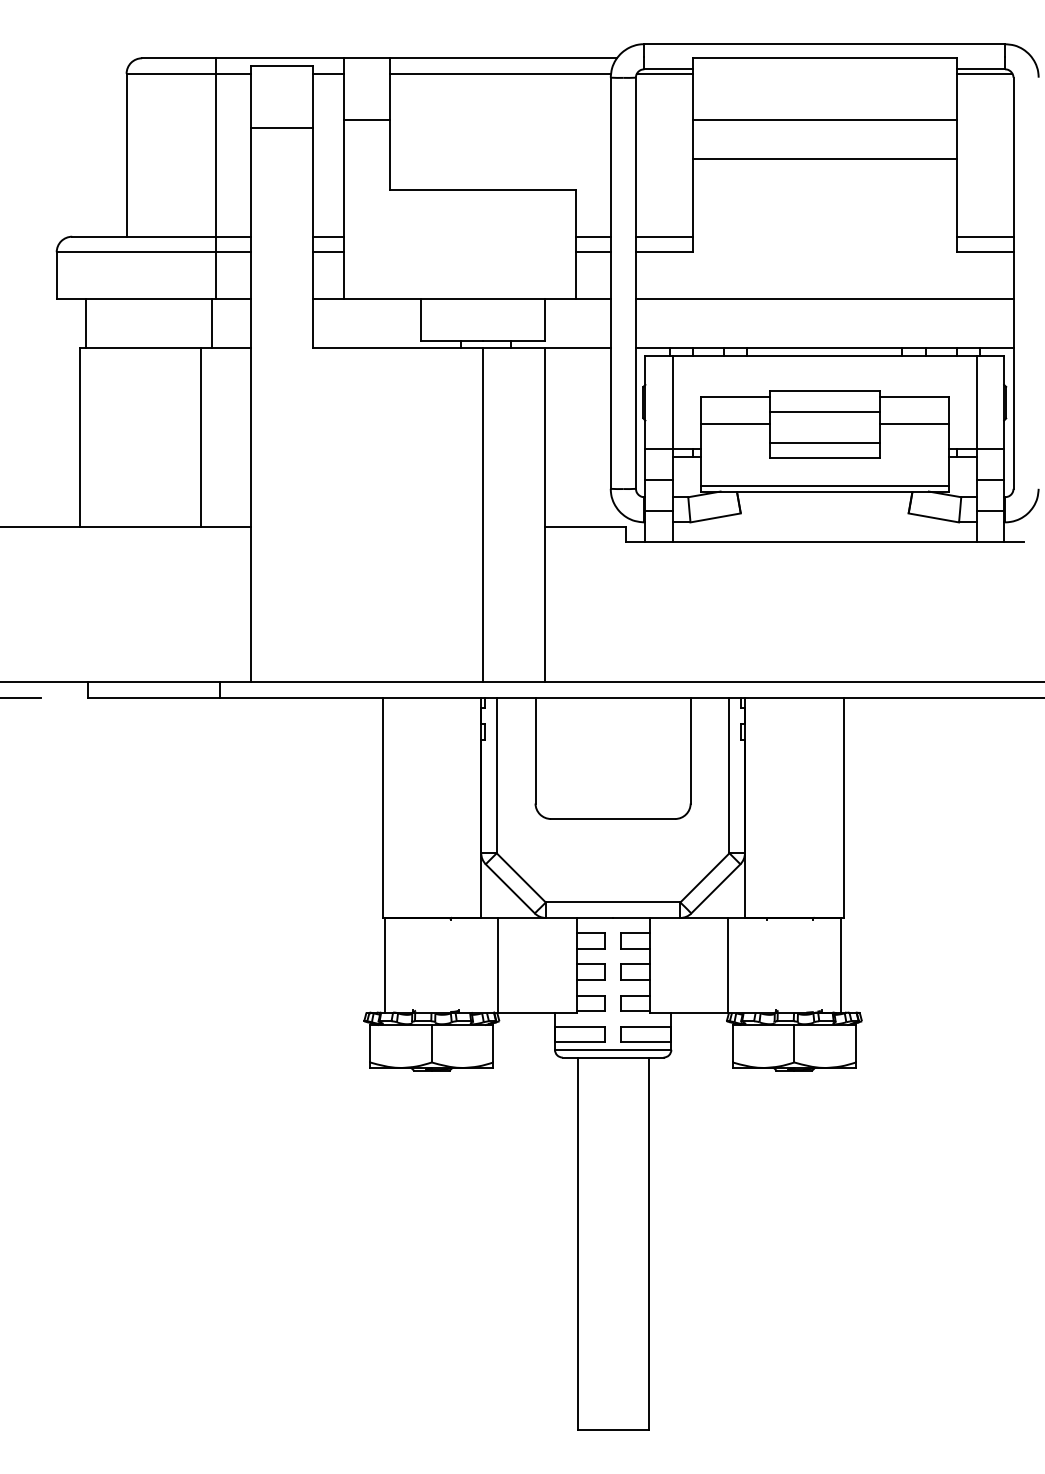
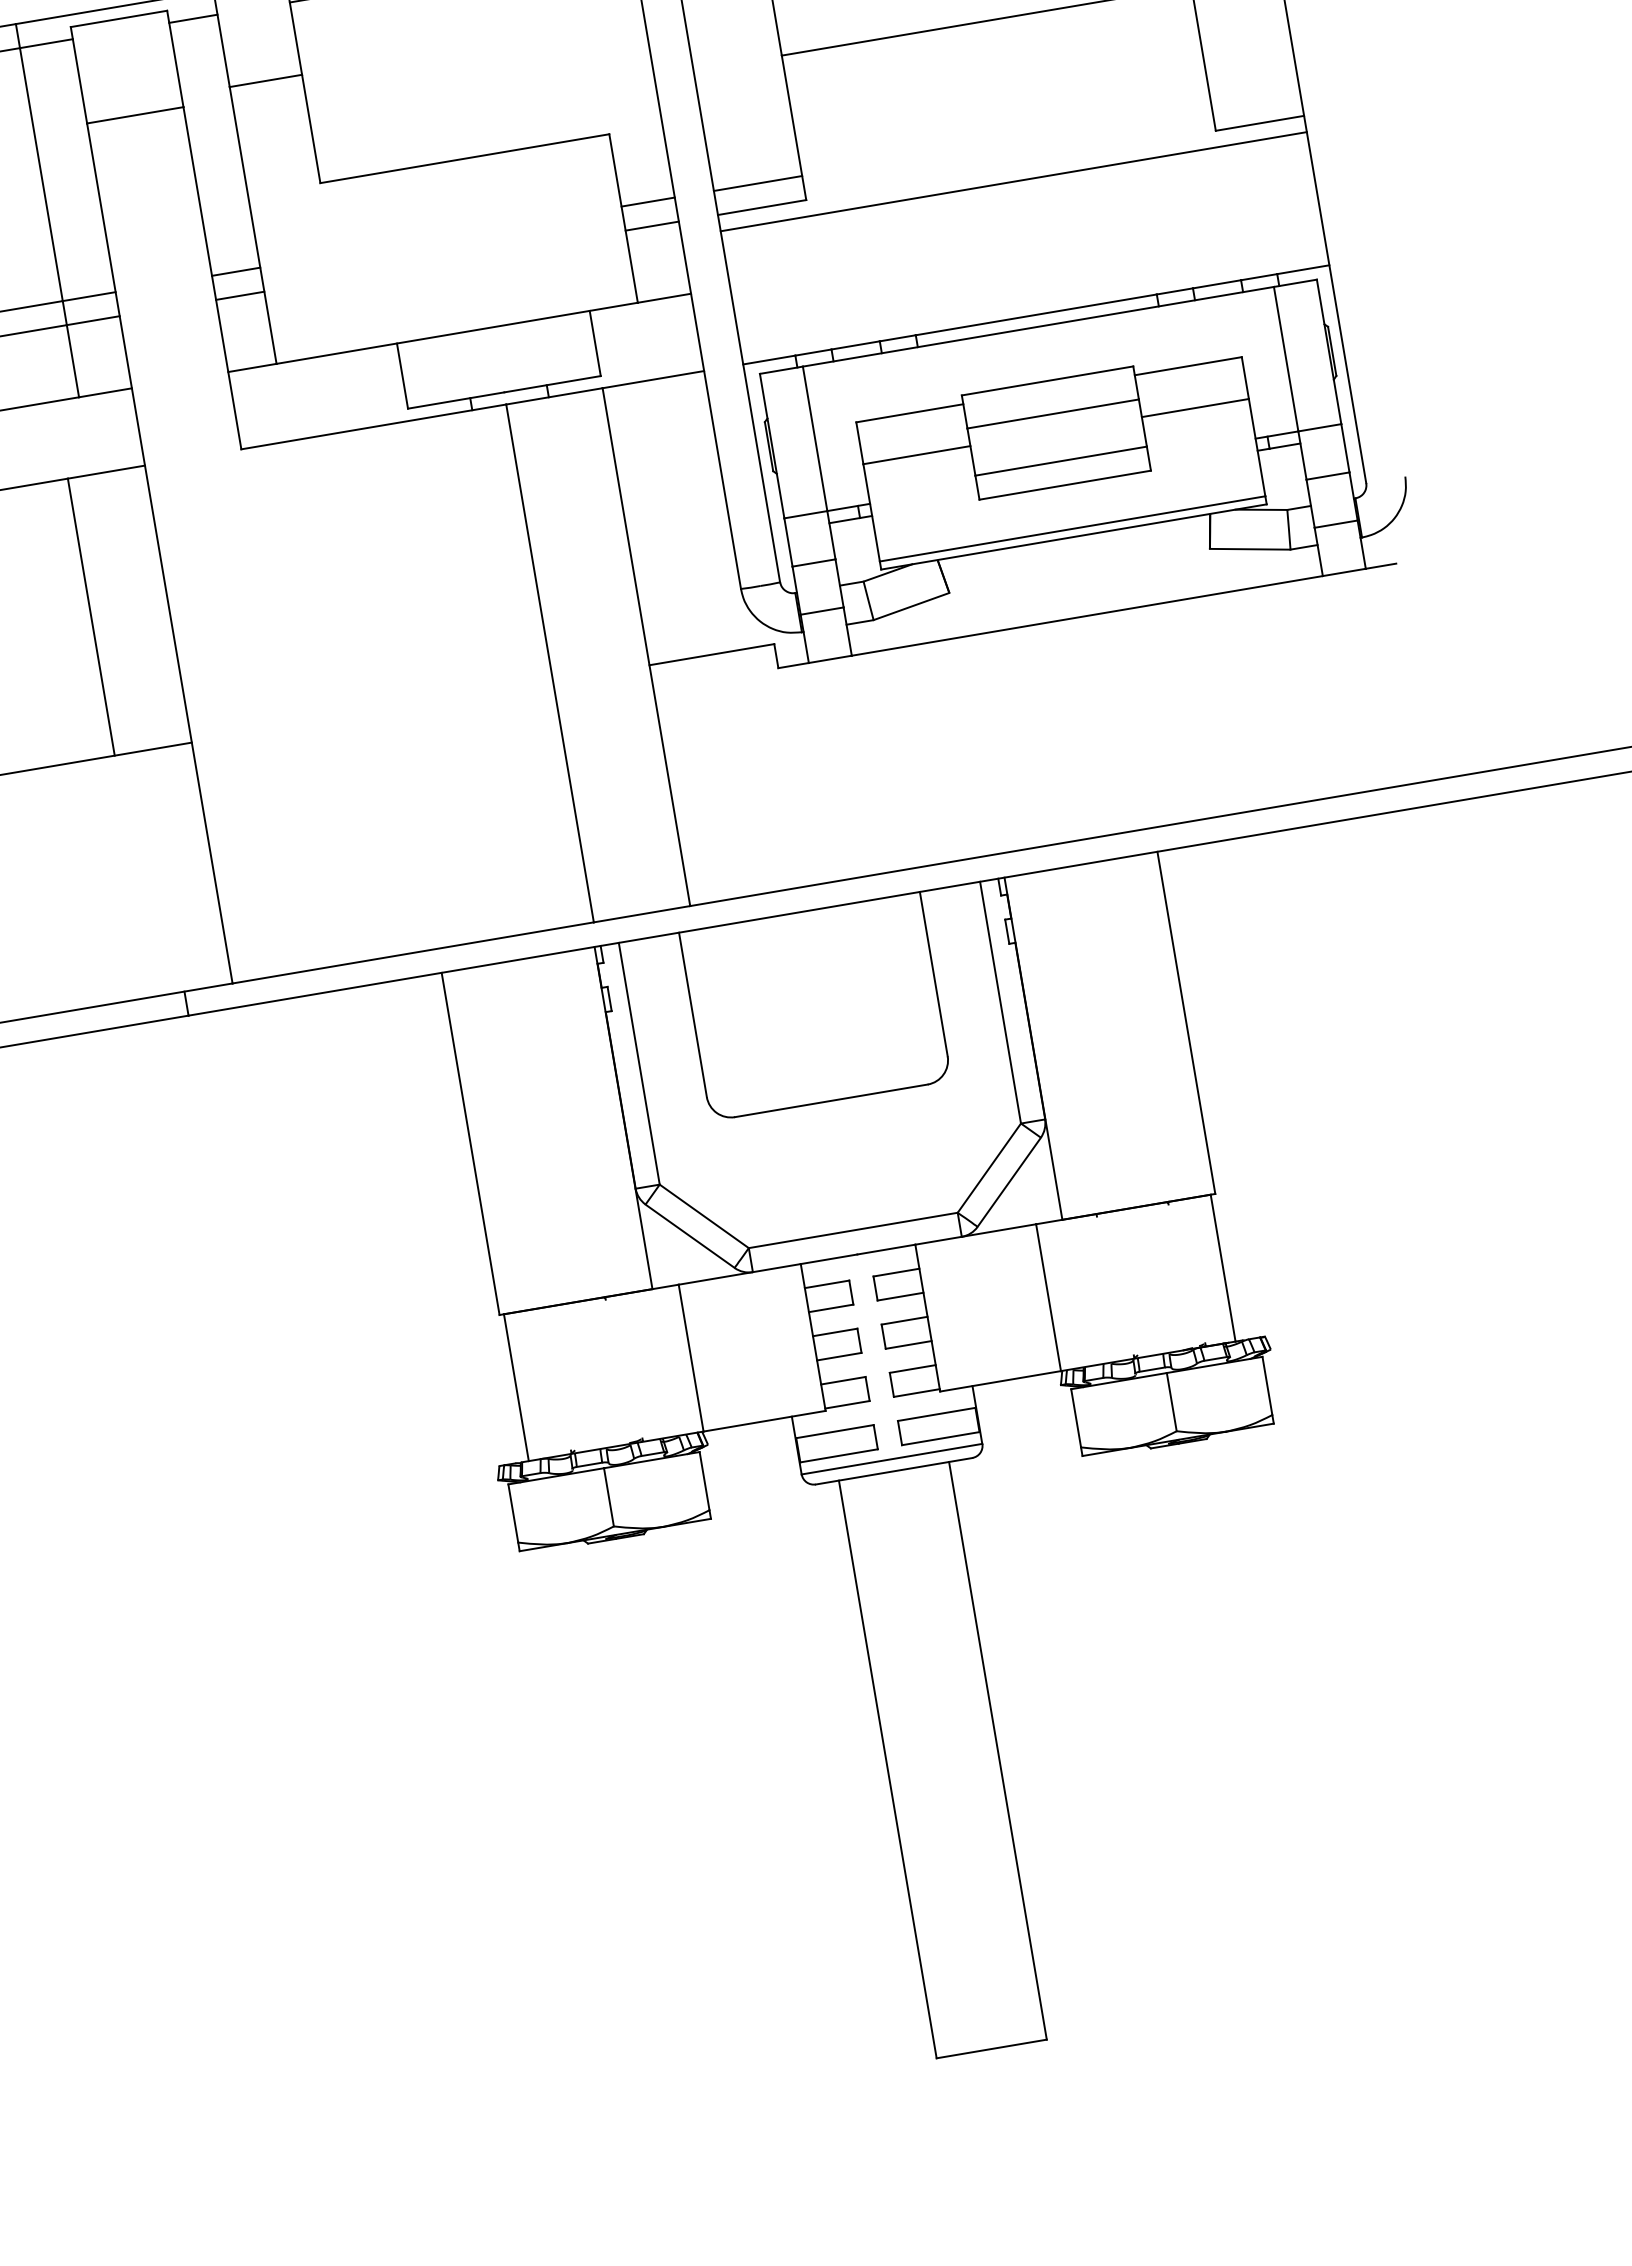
line: (984, 236) -> (1254, 99), removed
line: (824, 298) -> (1013, 181), moved
line: (211, 323) -> (77, 437), removed

